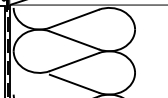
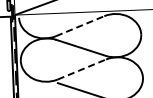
line: (74, 18) -> (80, 25), solid -> dashed
line: (74, 61) -> (81, 68), solid -> dashed

